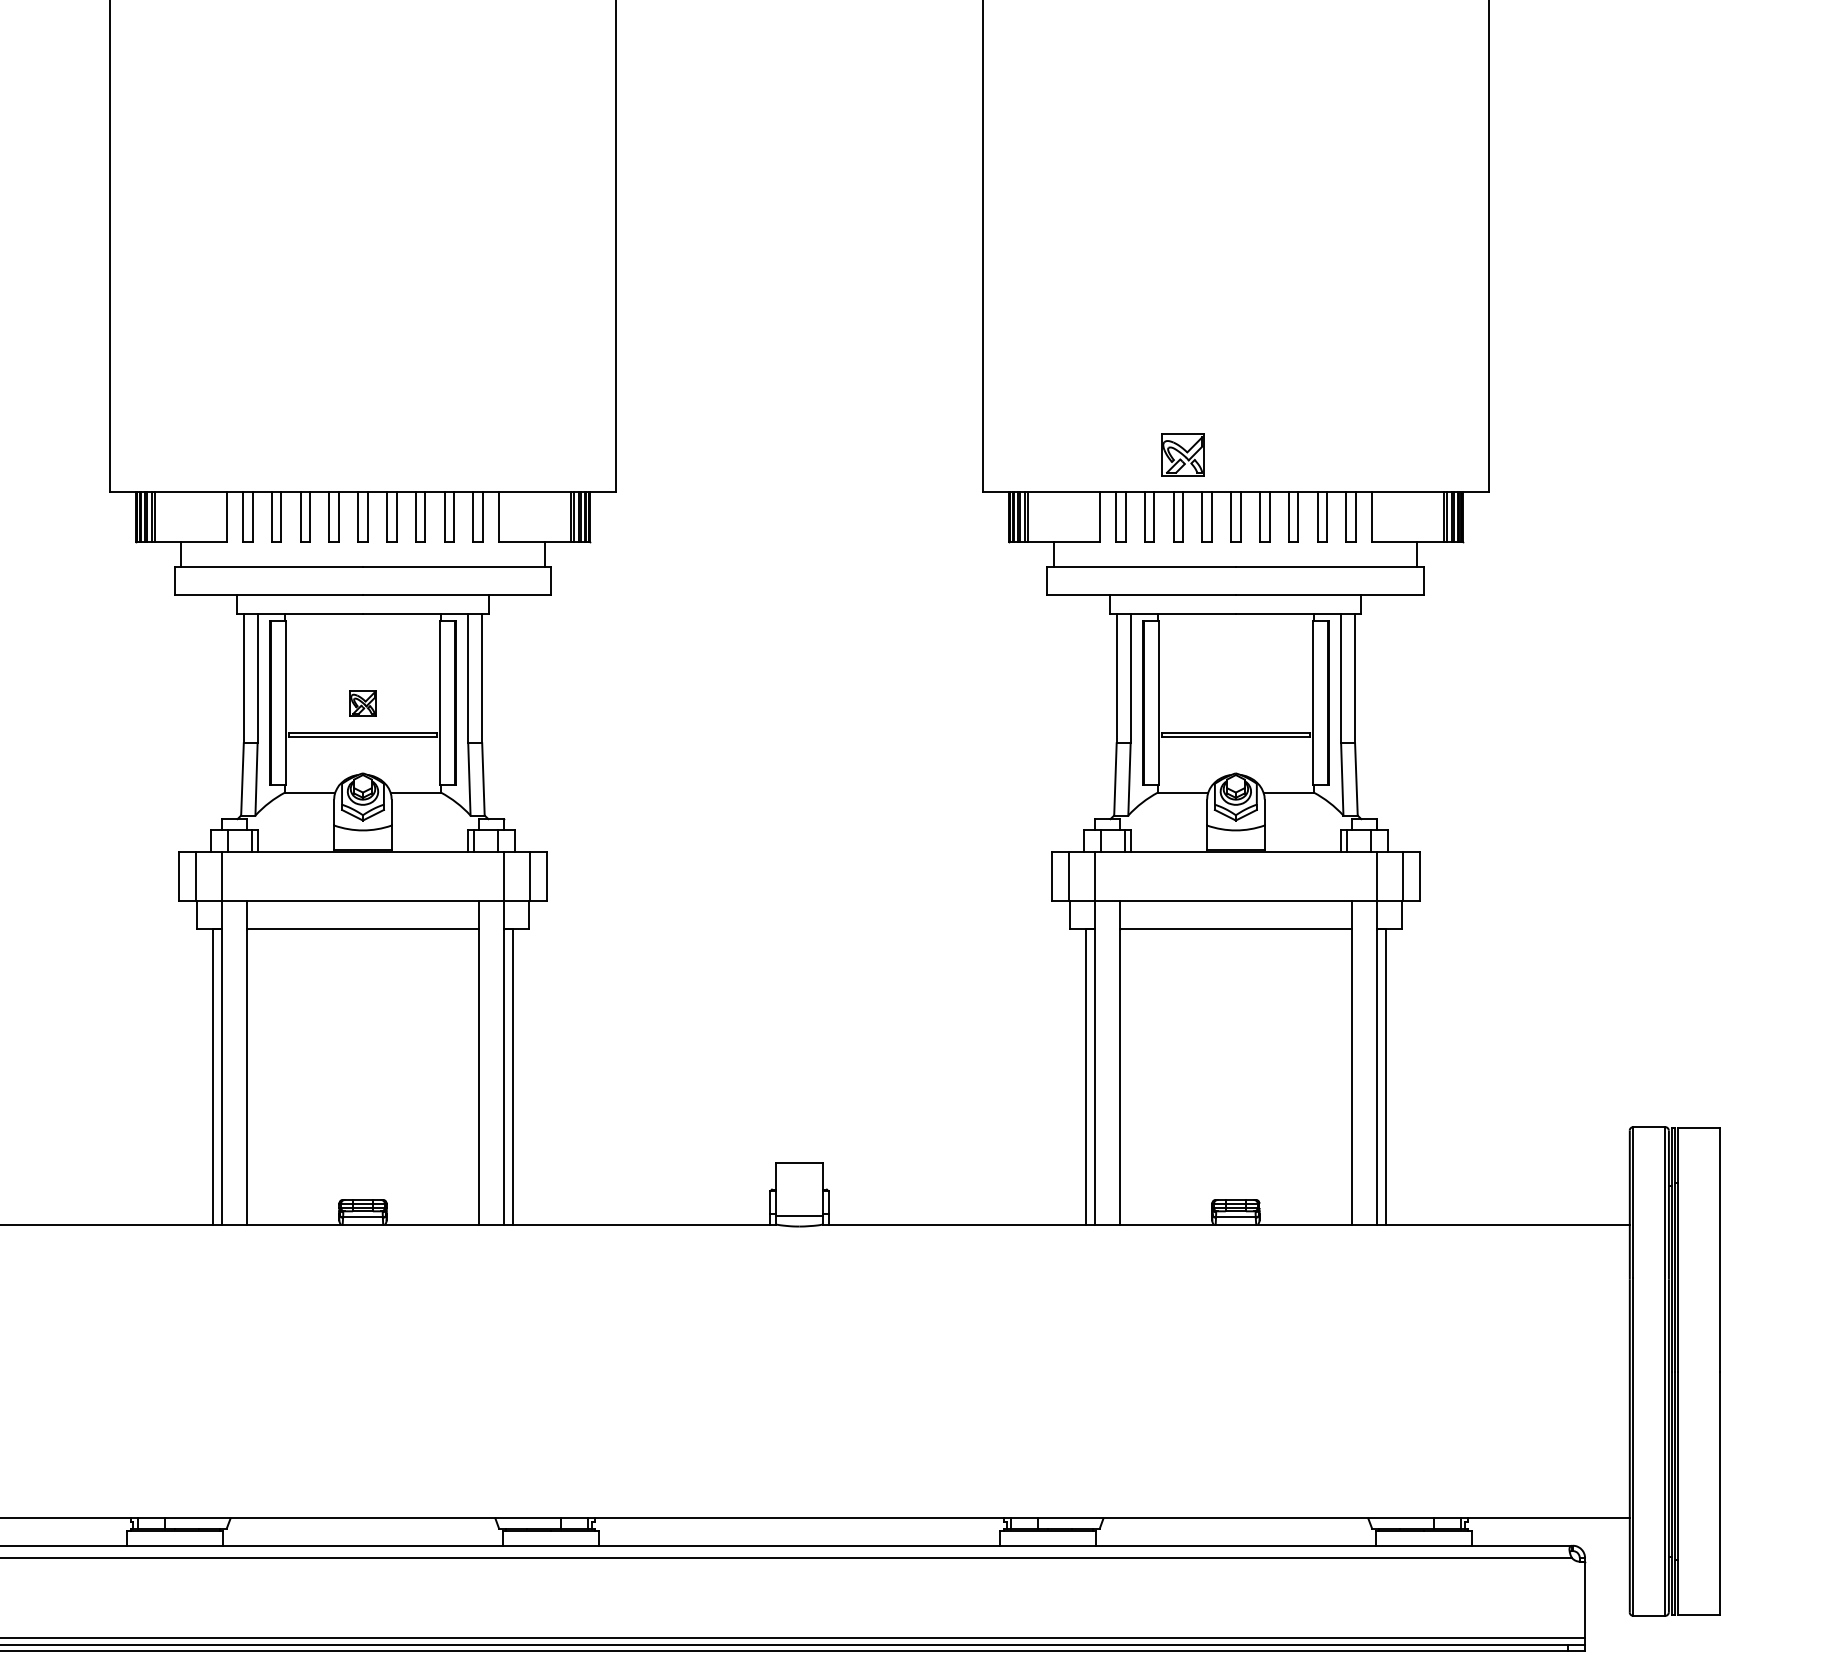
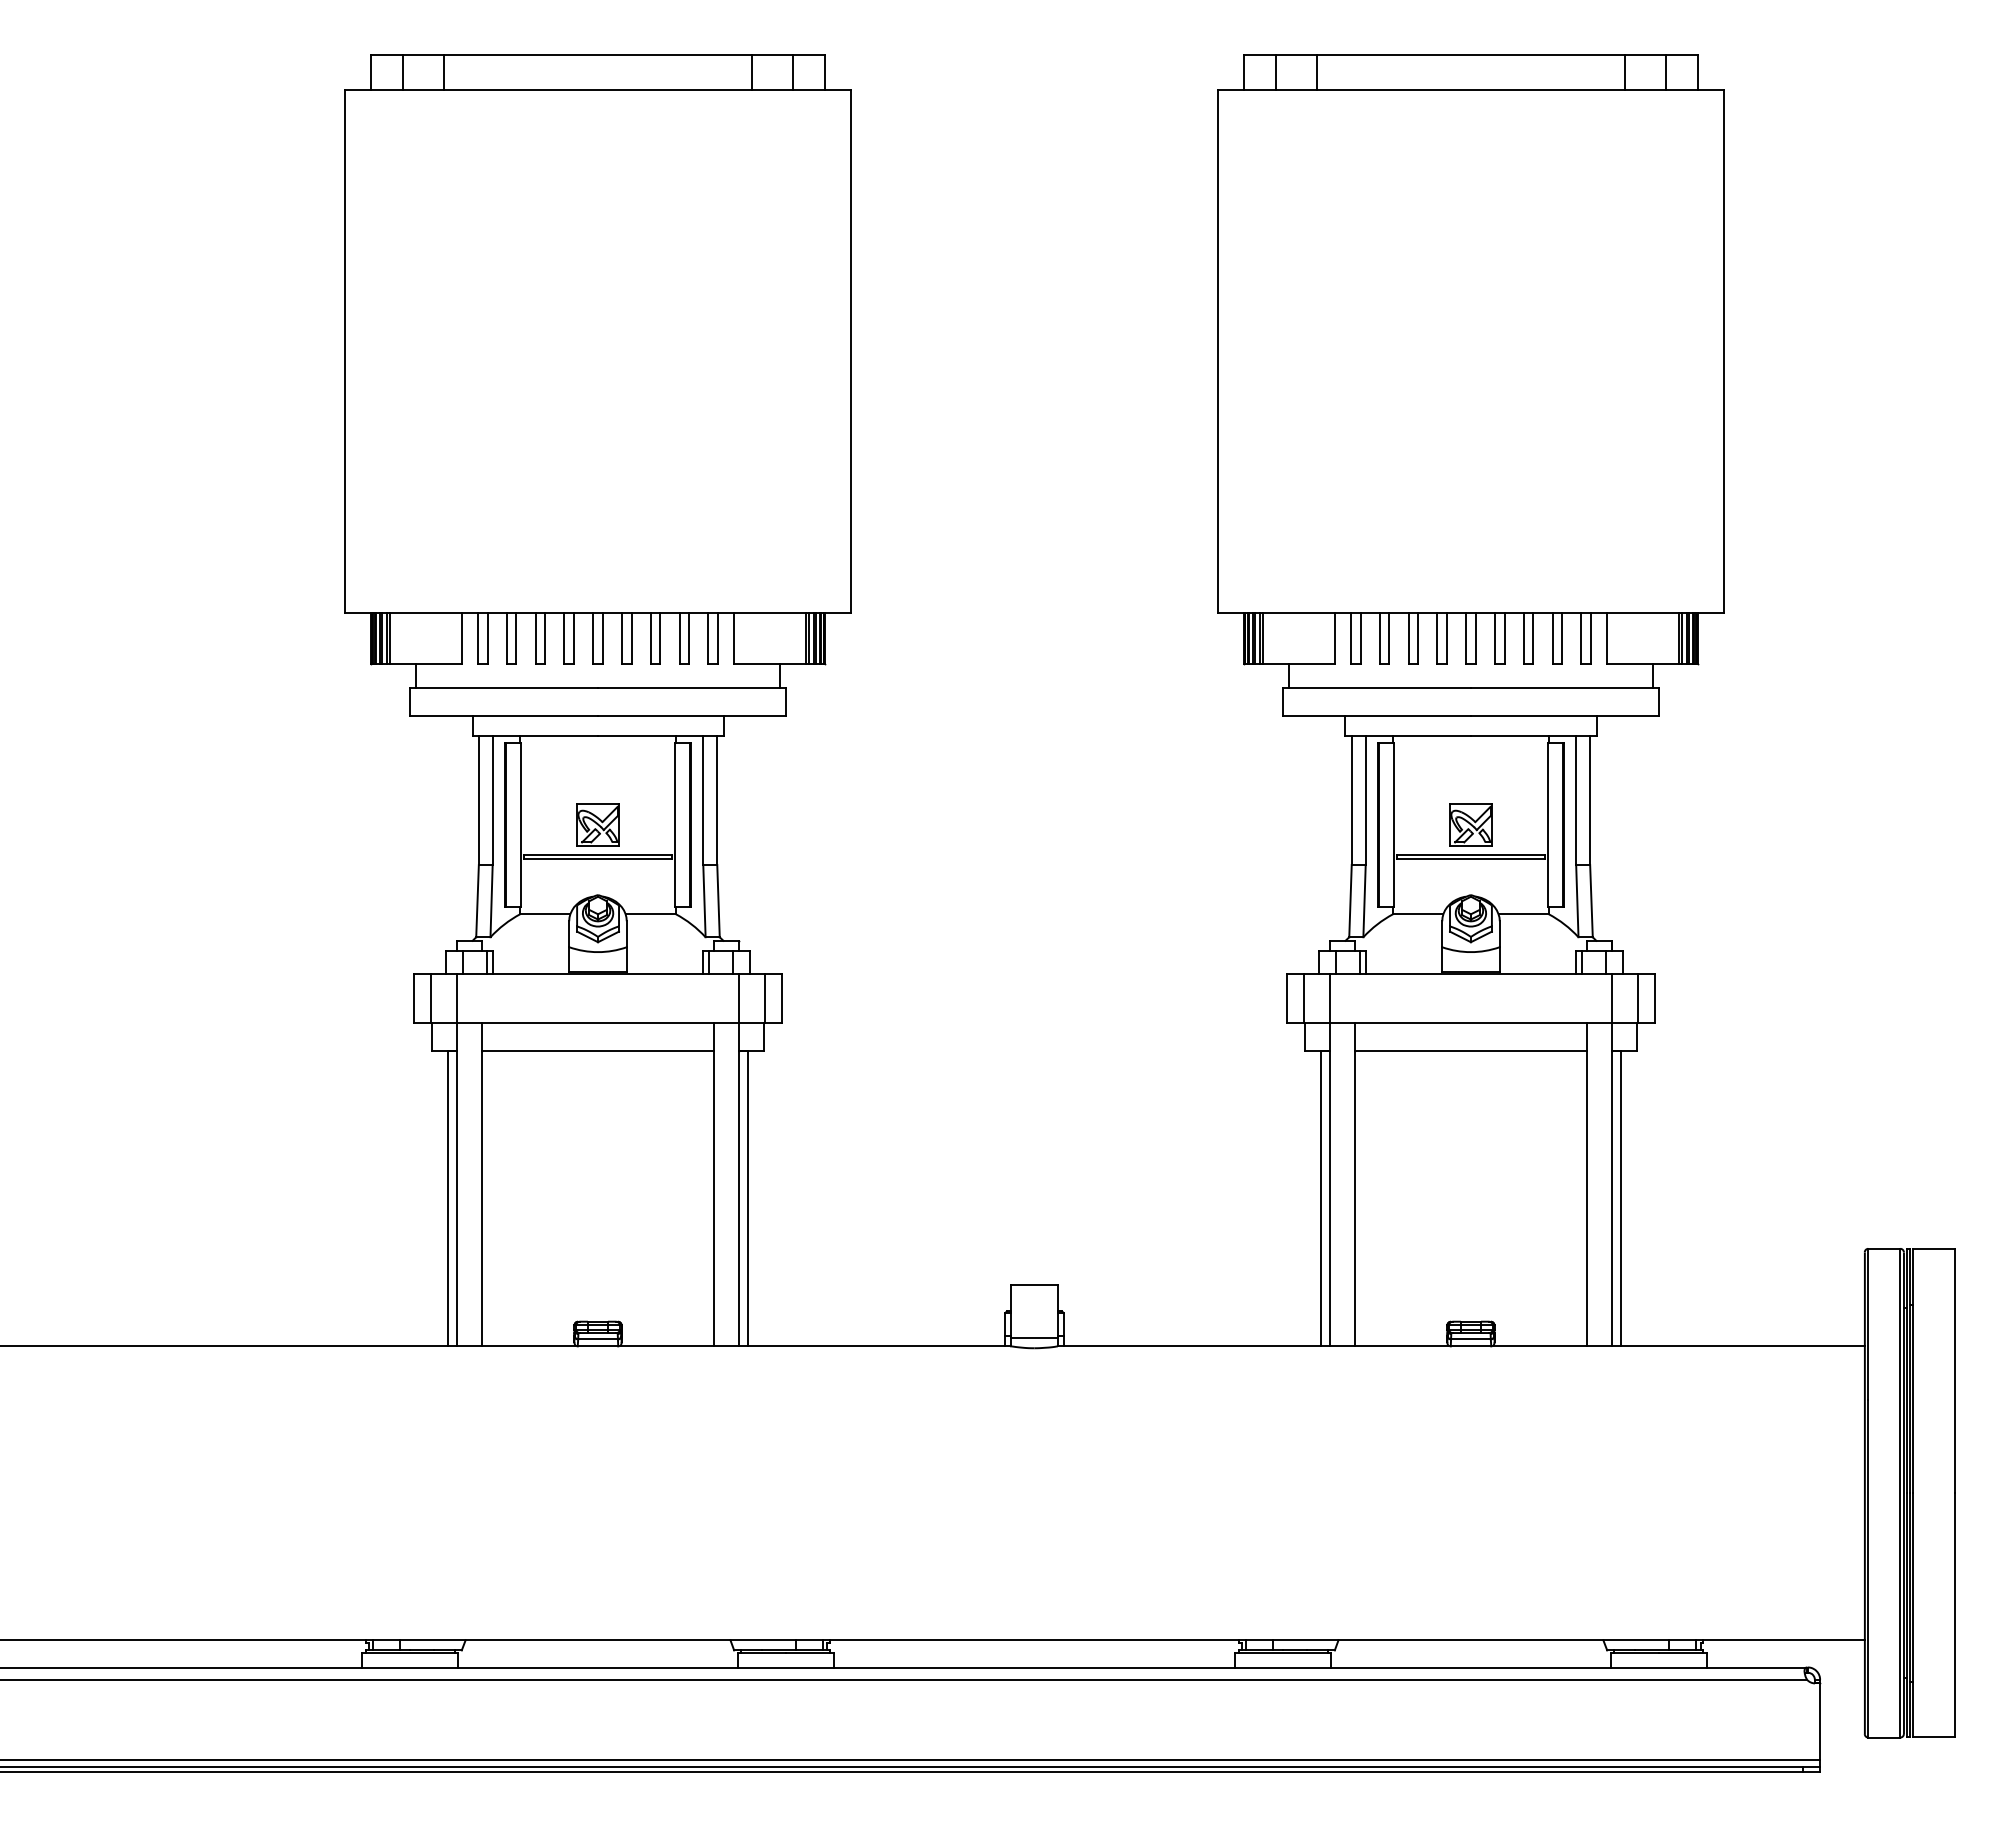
part: (1182, 454) -> (1470, 824), moved
part: (362, 702) -> (597, 824), size x1.67

